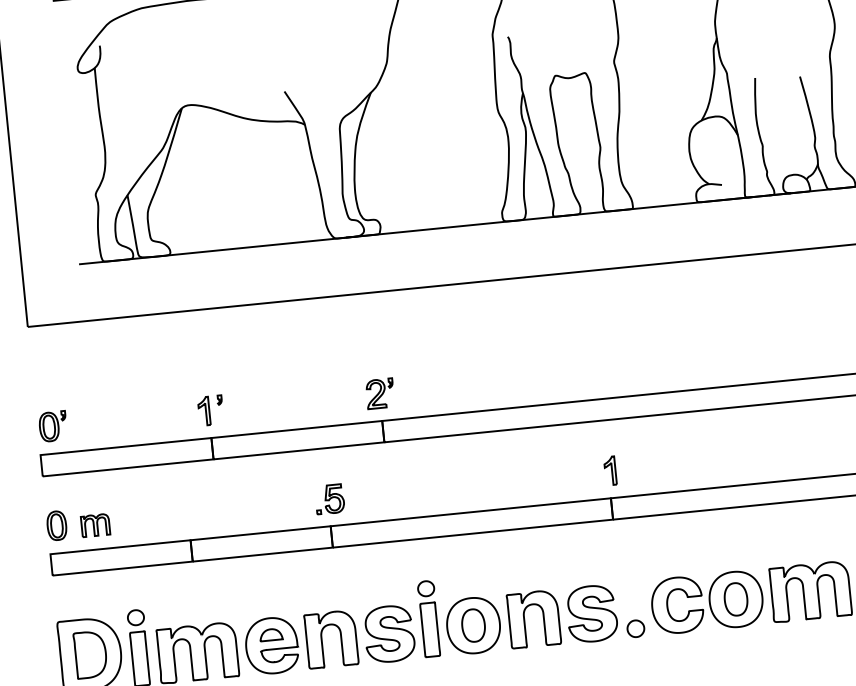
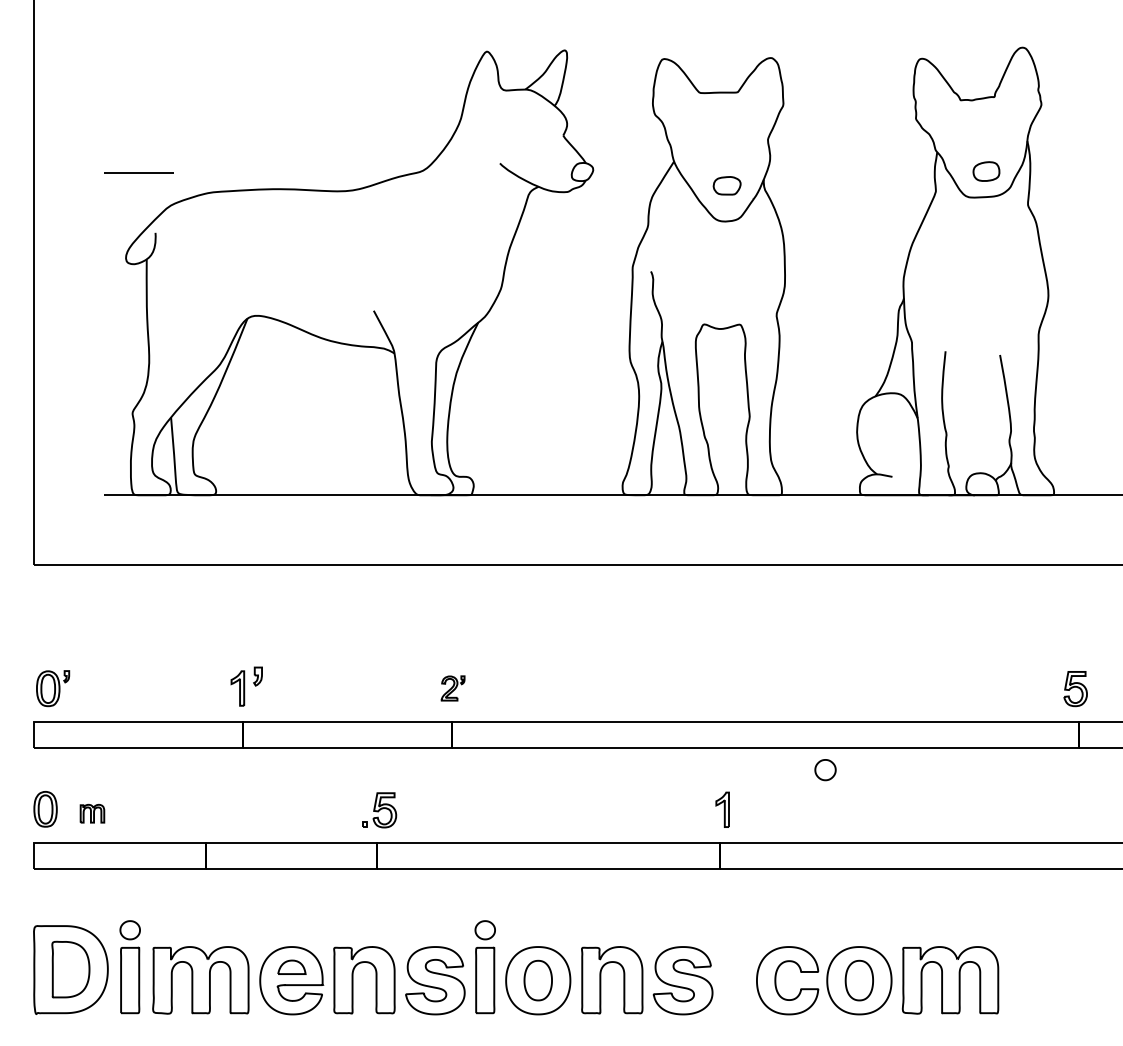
part: (379, 393) -> (452, 688), size x0.7
part: (219, 399) -> (257, 676), size x1.6
part: (95, 525) -> (92, 813), size x0.7
part: (635, 629) -> (825, 770), moved

